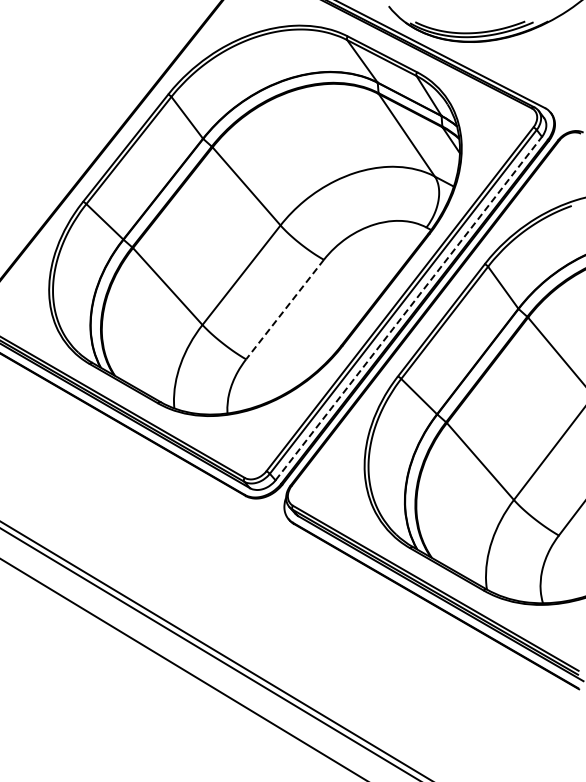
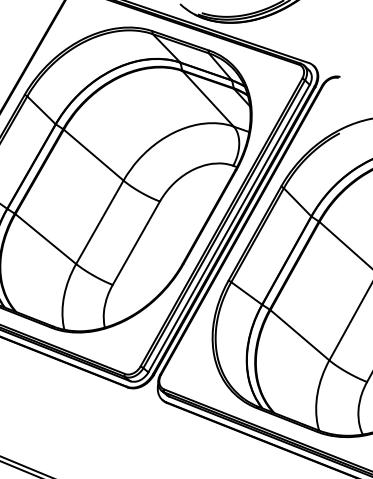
line: (409, 308) -> (229, 228), dashed -> solid
line: (284, 309) -> (135, 243), dashed -> solid

